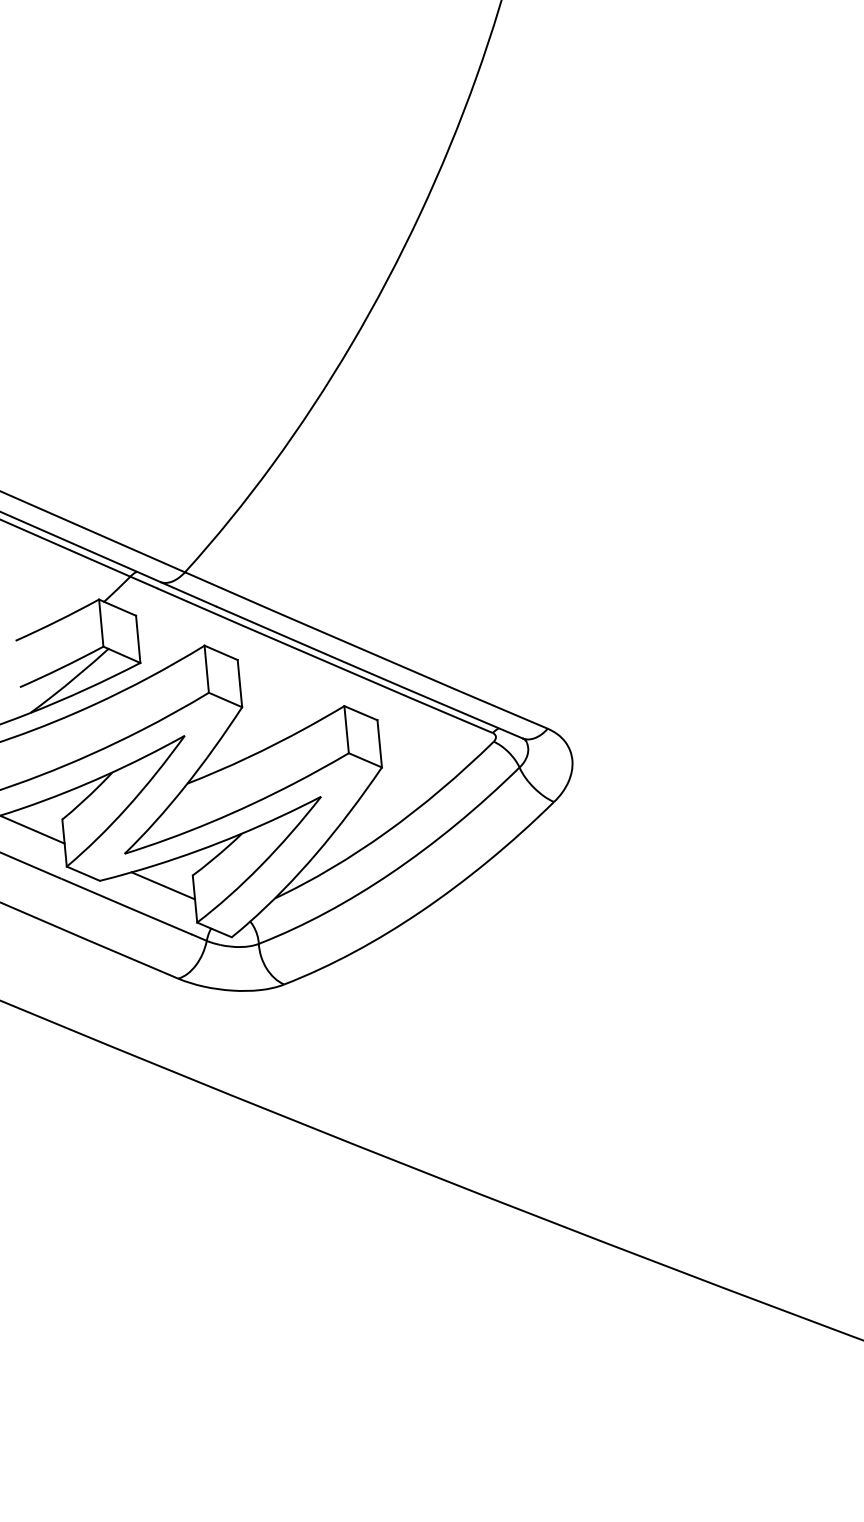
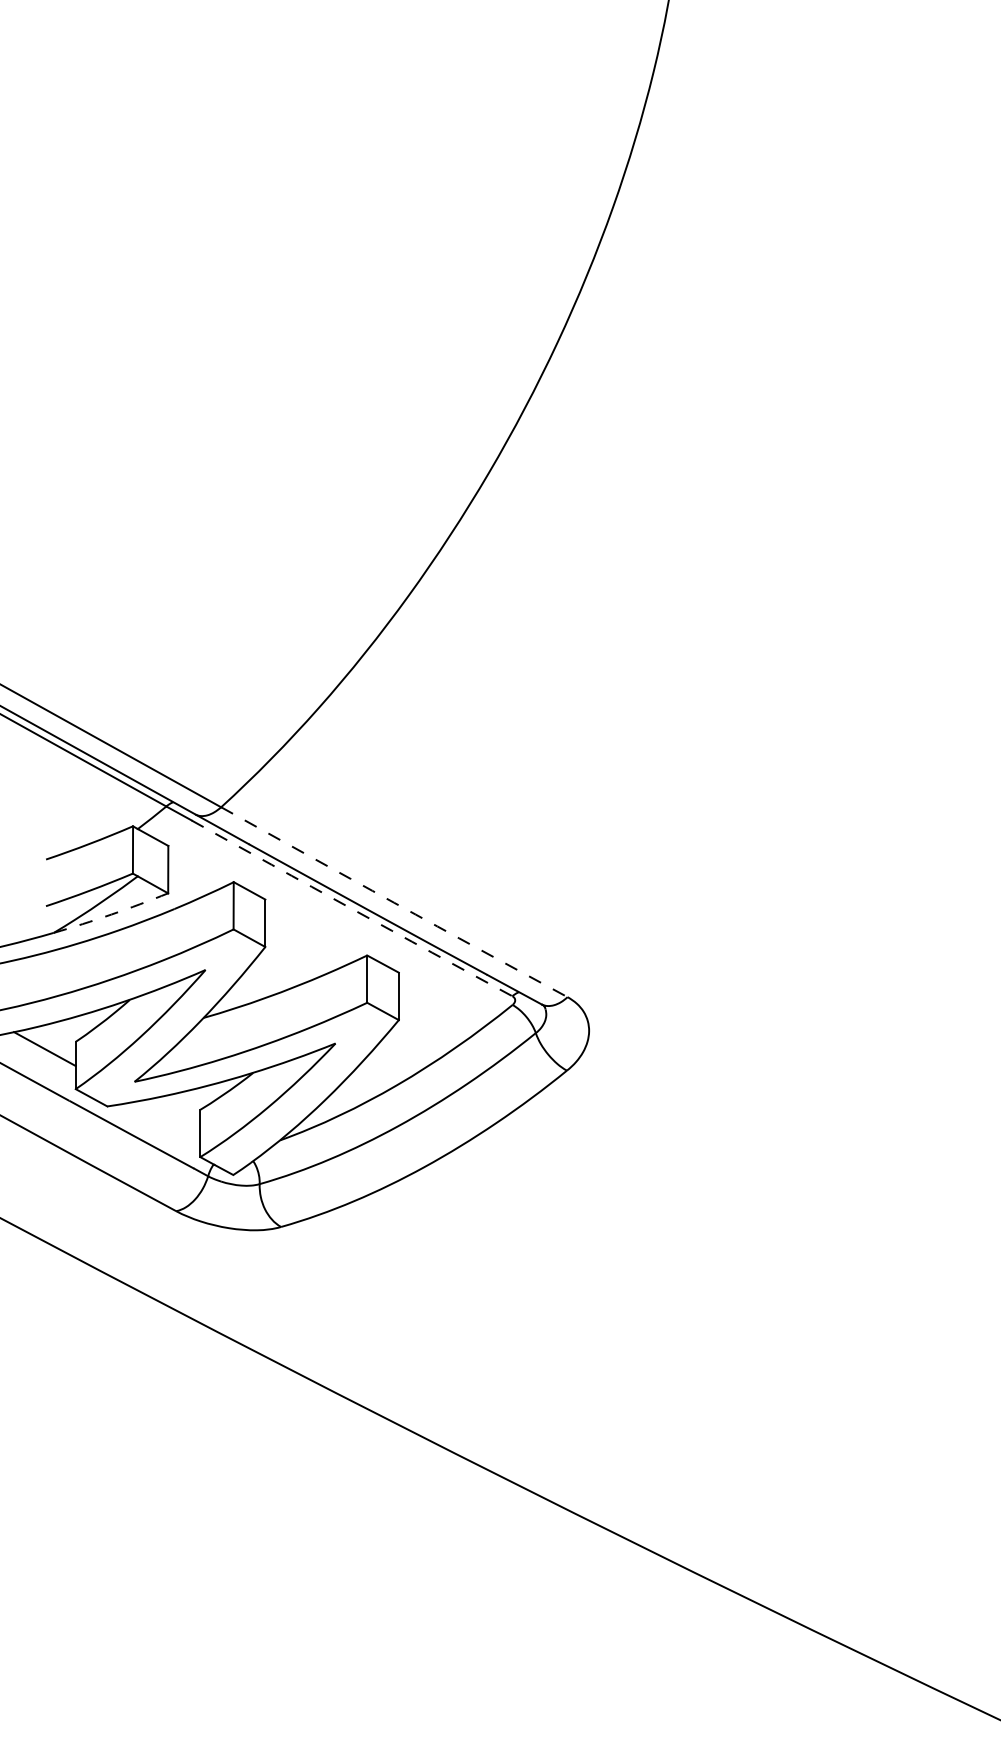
arc: (366, 650) -> (394, 902), solid -> dashed
arc: (324, 660) -> (351, 908), solid -> dashed
arc: (85, 689) -> (111, 914), solid -> dashed
line: (162, 885) -> (169, 1116), removed

